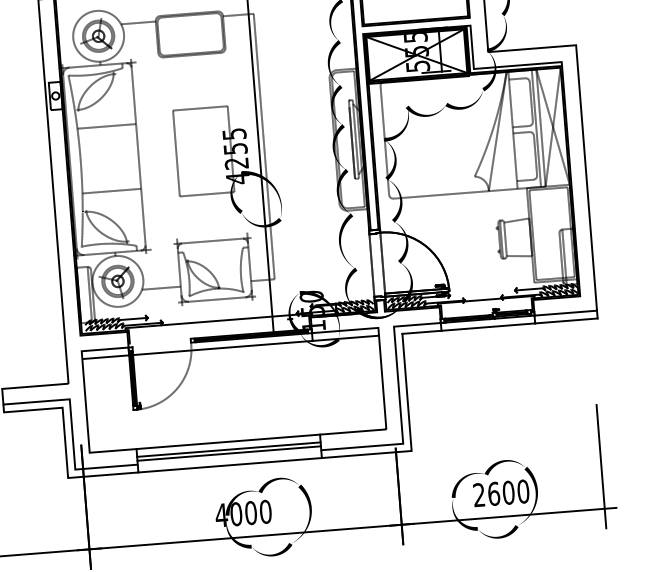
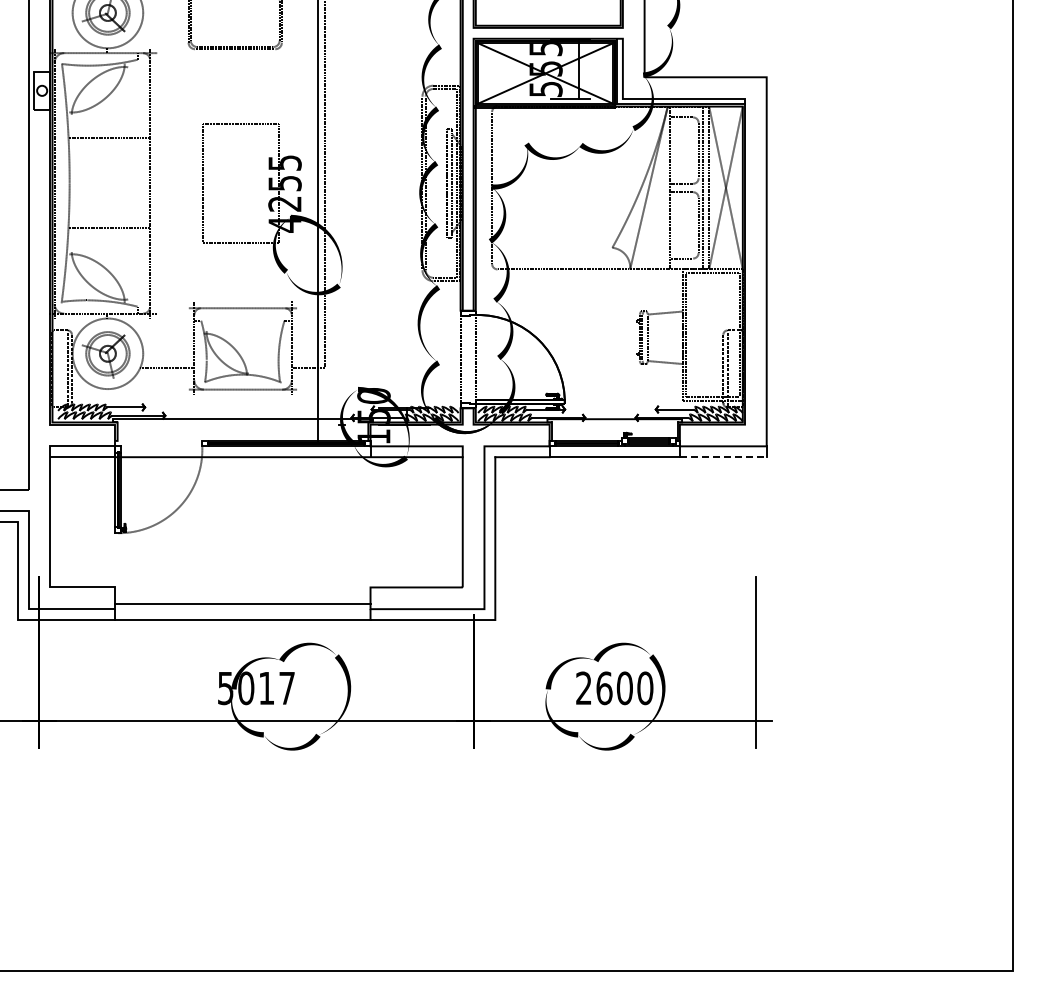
line: (566, 321) -> (723, 457), solid -> dashed
line: (227, 441) -> (242, 587), removed
line: (228, 449) -> (242, 598), removed
text: (243, 513) -> (256, 688), 4000 -> 5017

